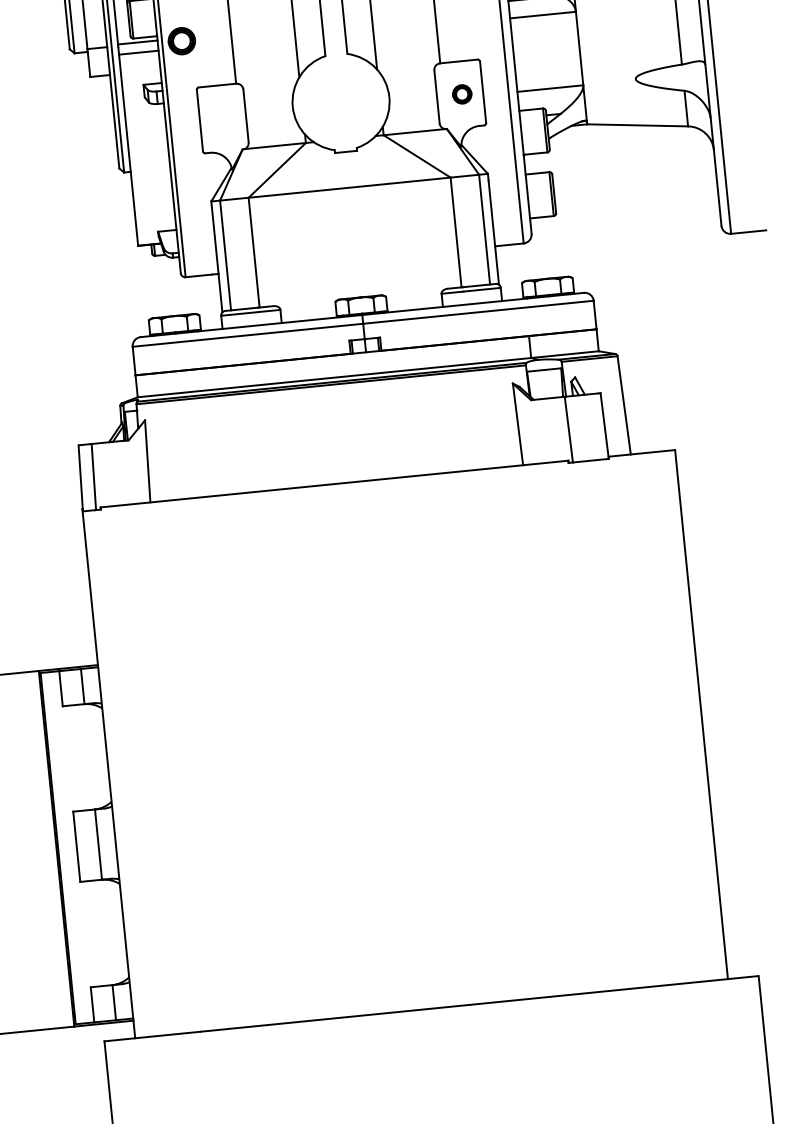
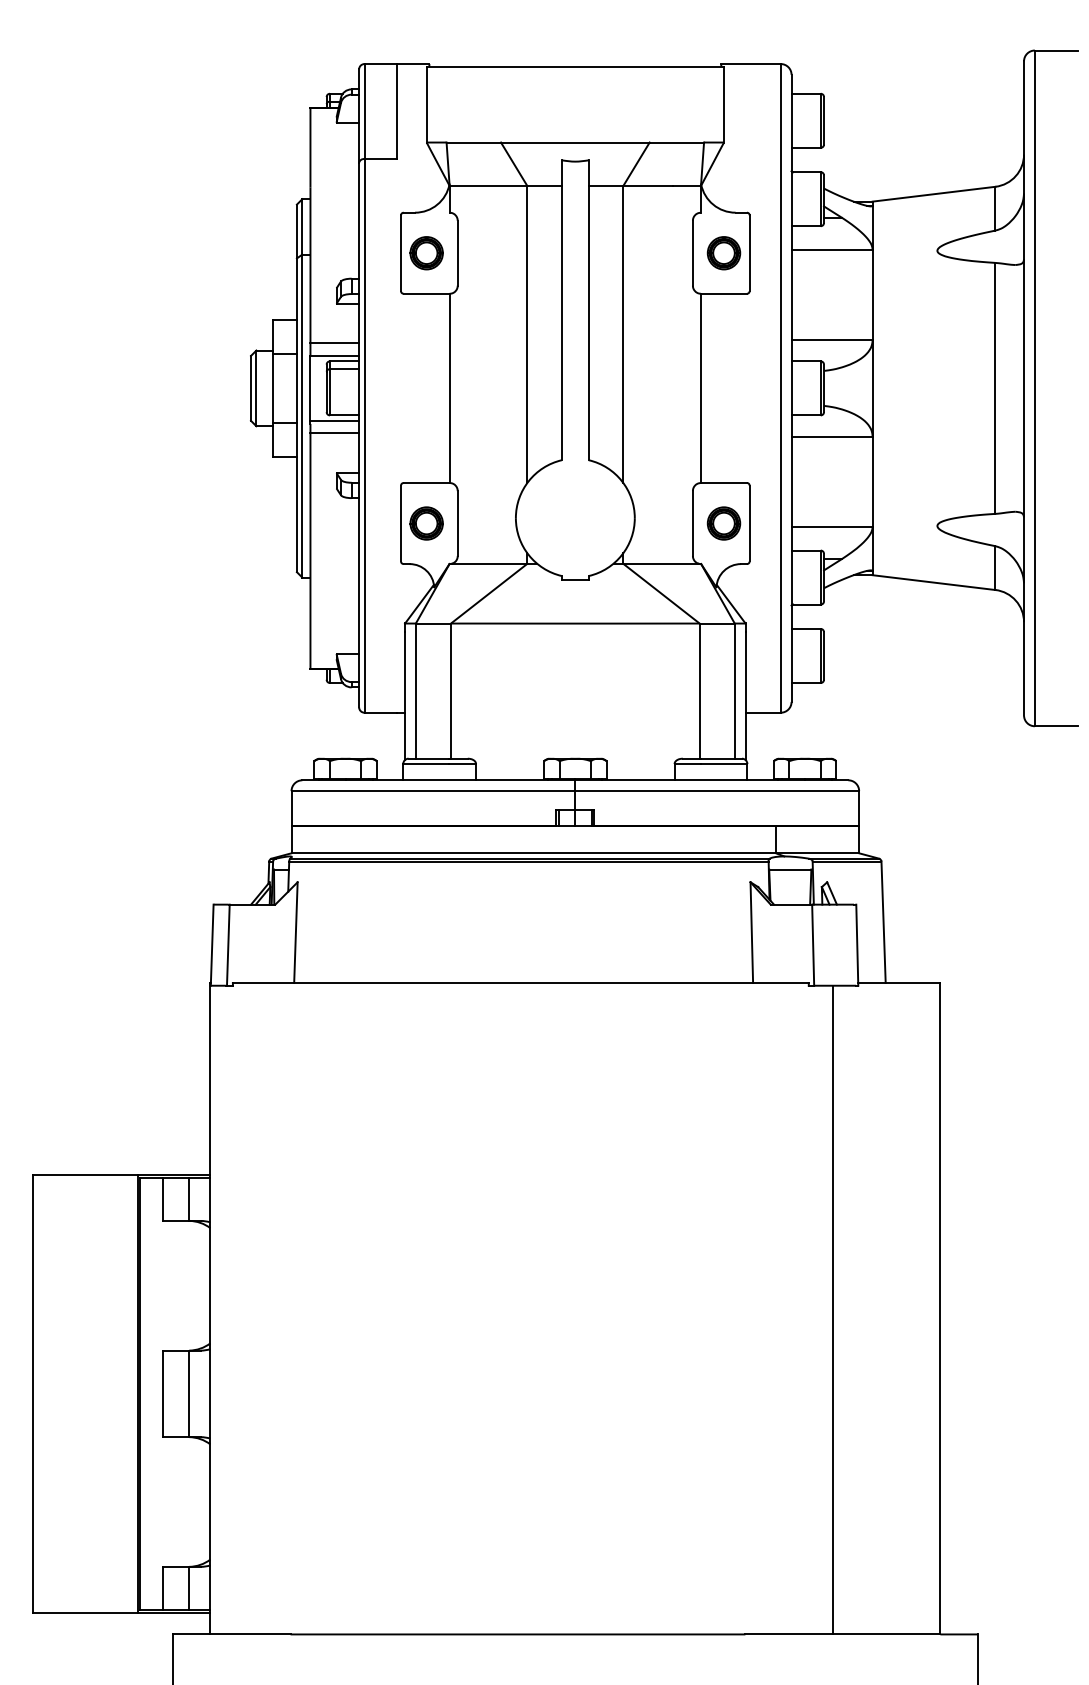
part: (181, 41) -> (426, 523), moved
part: (461, 94) -> (723, 523), size x1.43
line: (614, 723) -> (833, 1309), added

